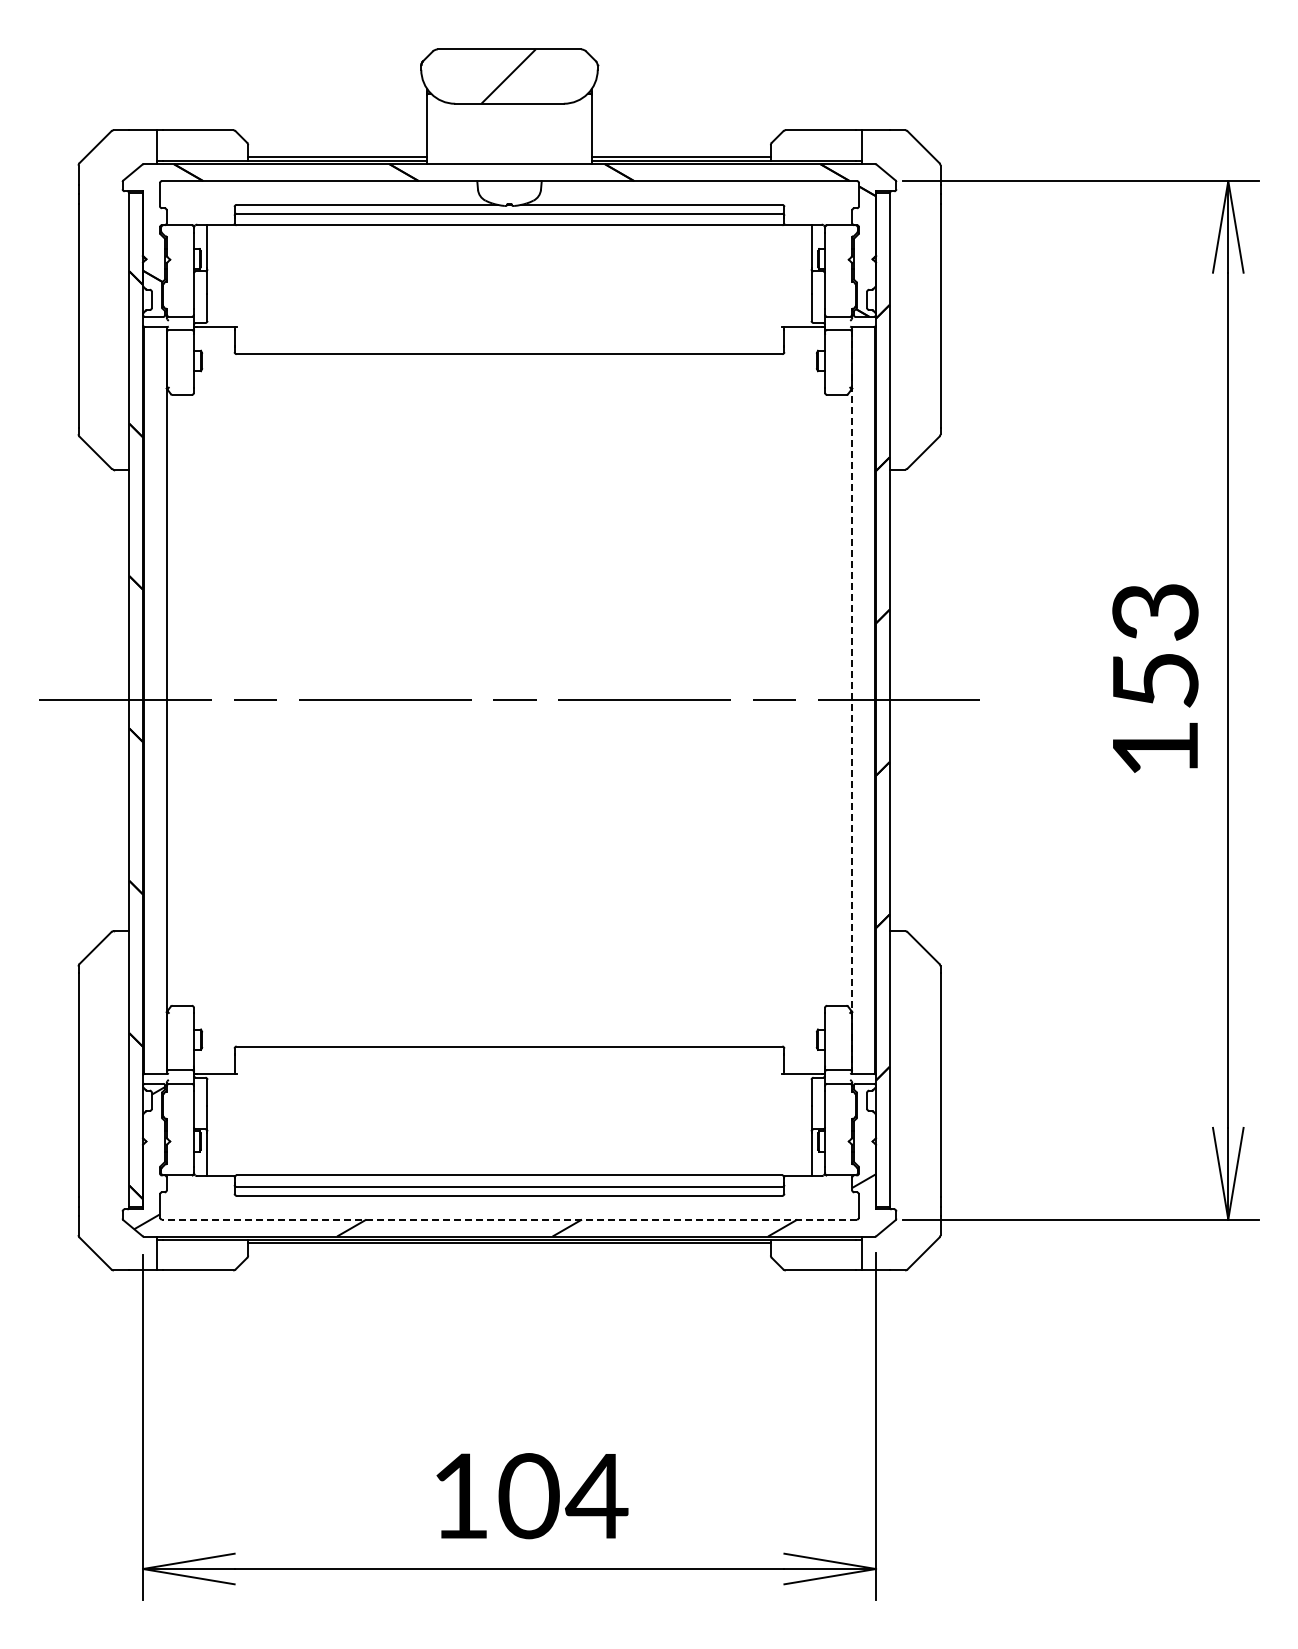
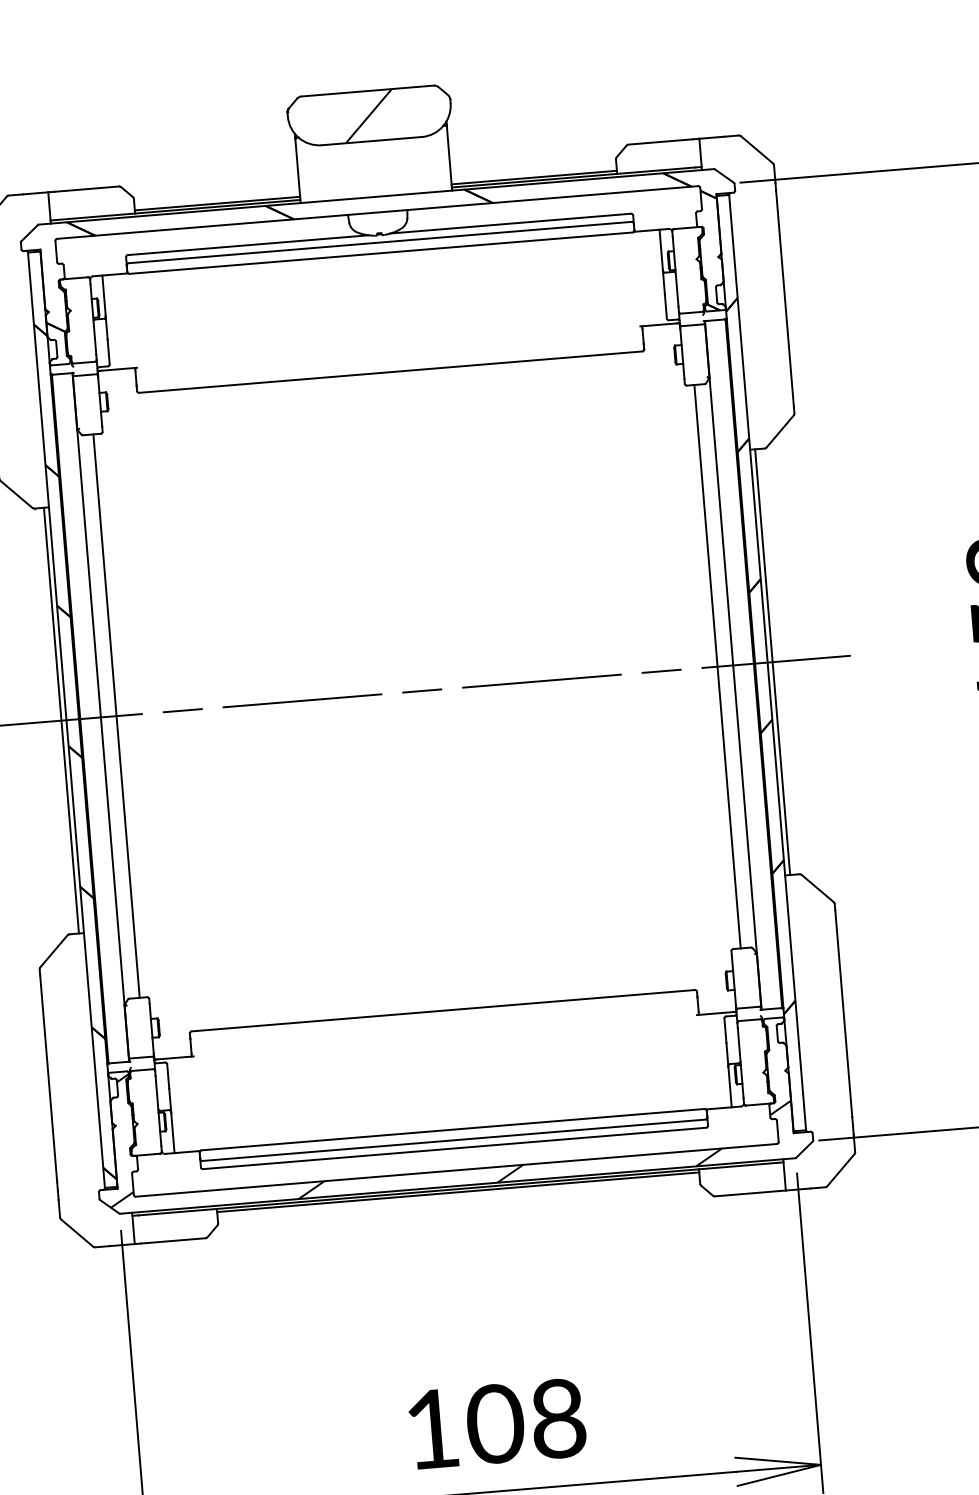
line: (183, 699) -> (116, 715), added
line: (835, 699) -> (717, 665), added
line: (124, 700) -> (61, 720), added
line: (852, 700) -> (733, 665), dashed -> solid
line: (895, 700) -> (773, 662), added
line: (509, 1219) -> (456, 1170), dashed -> solid
text: (596, 1496) -> (557, 1419), 104 -> 108

